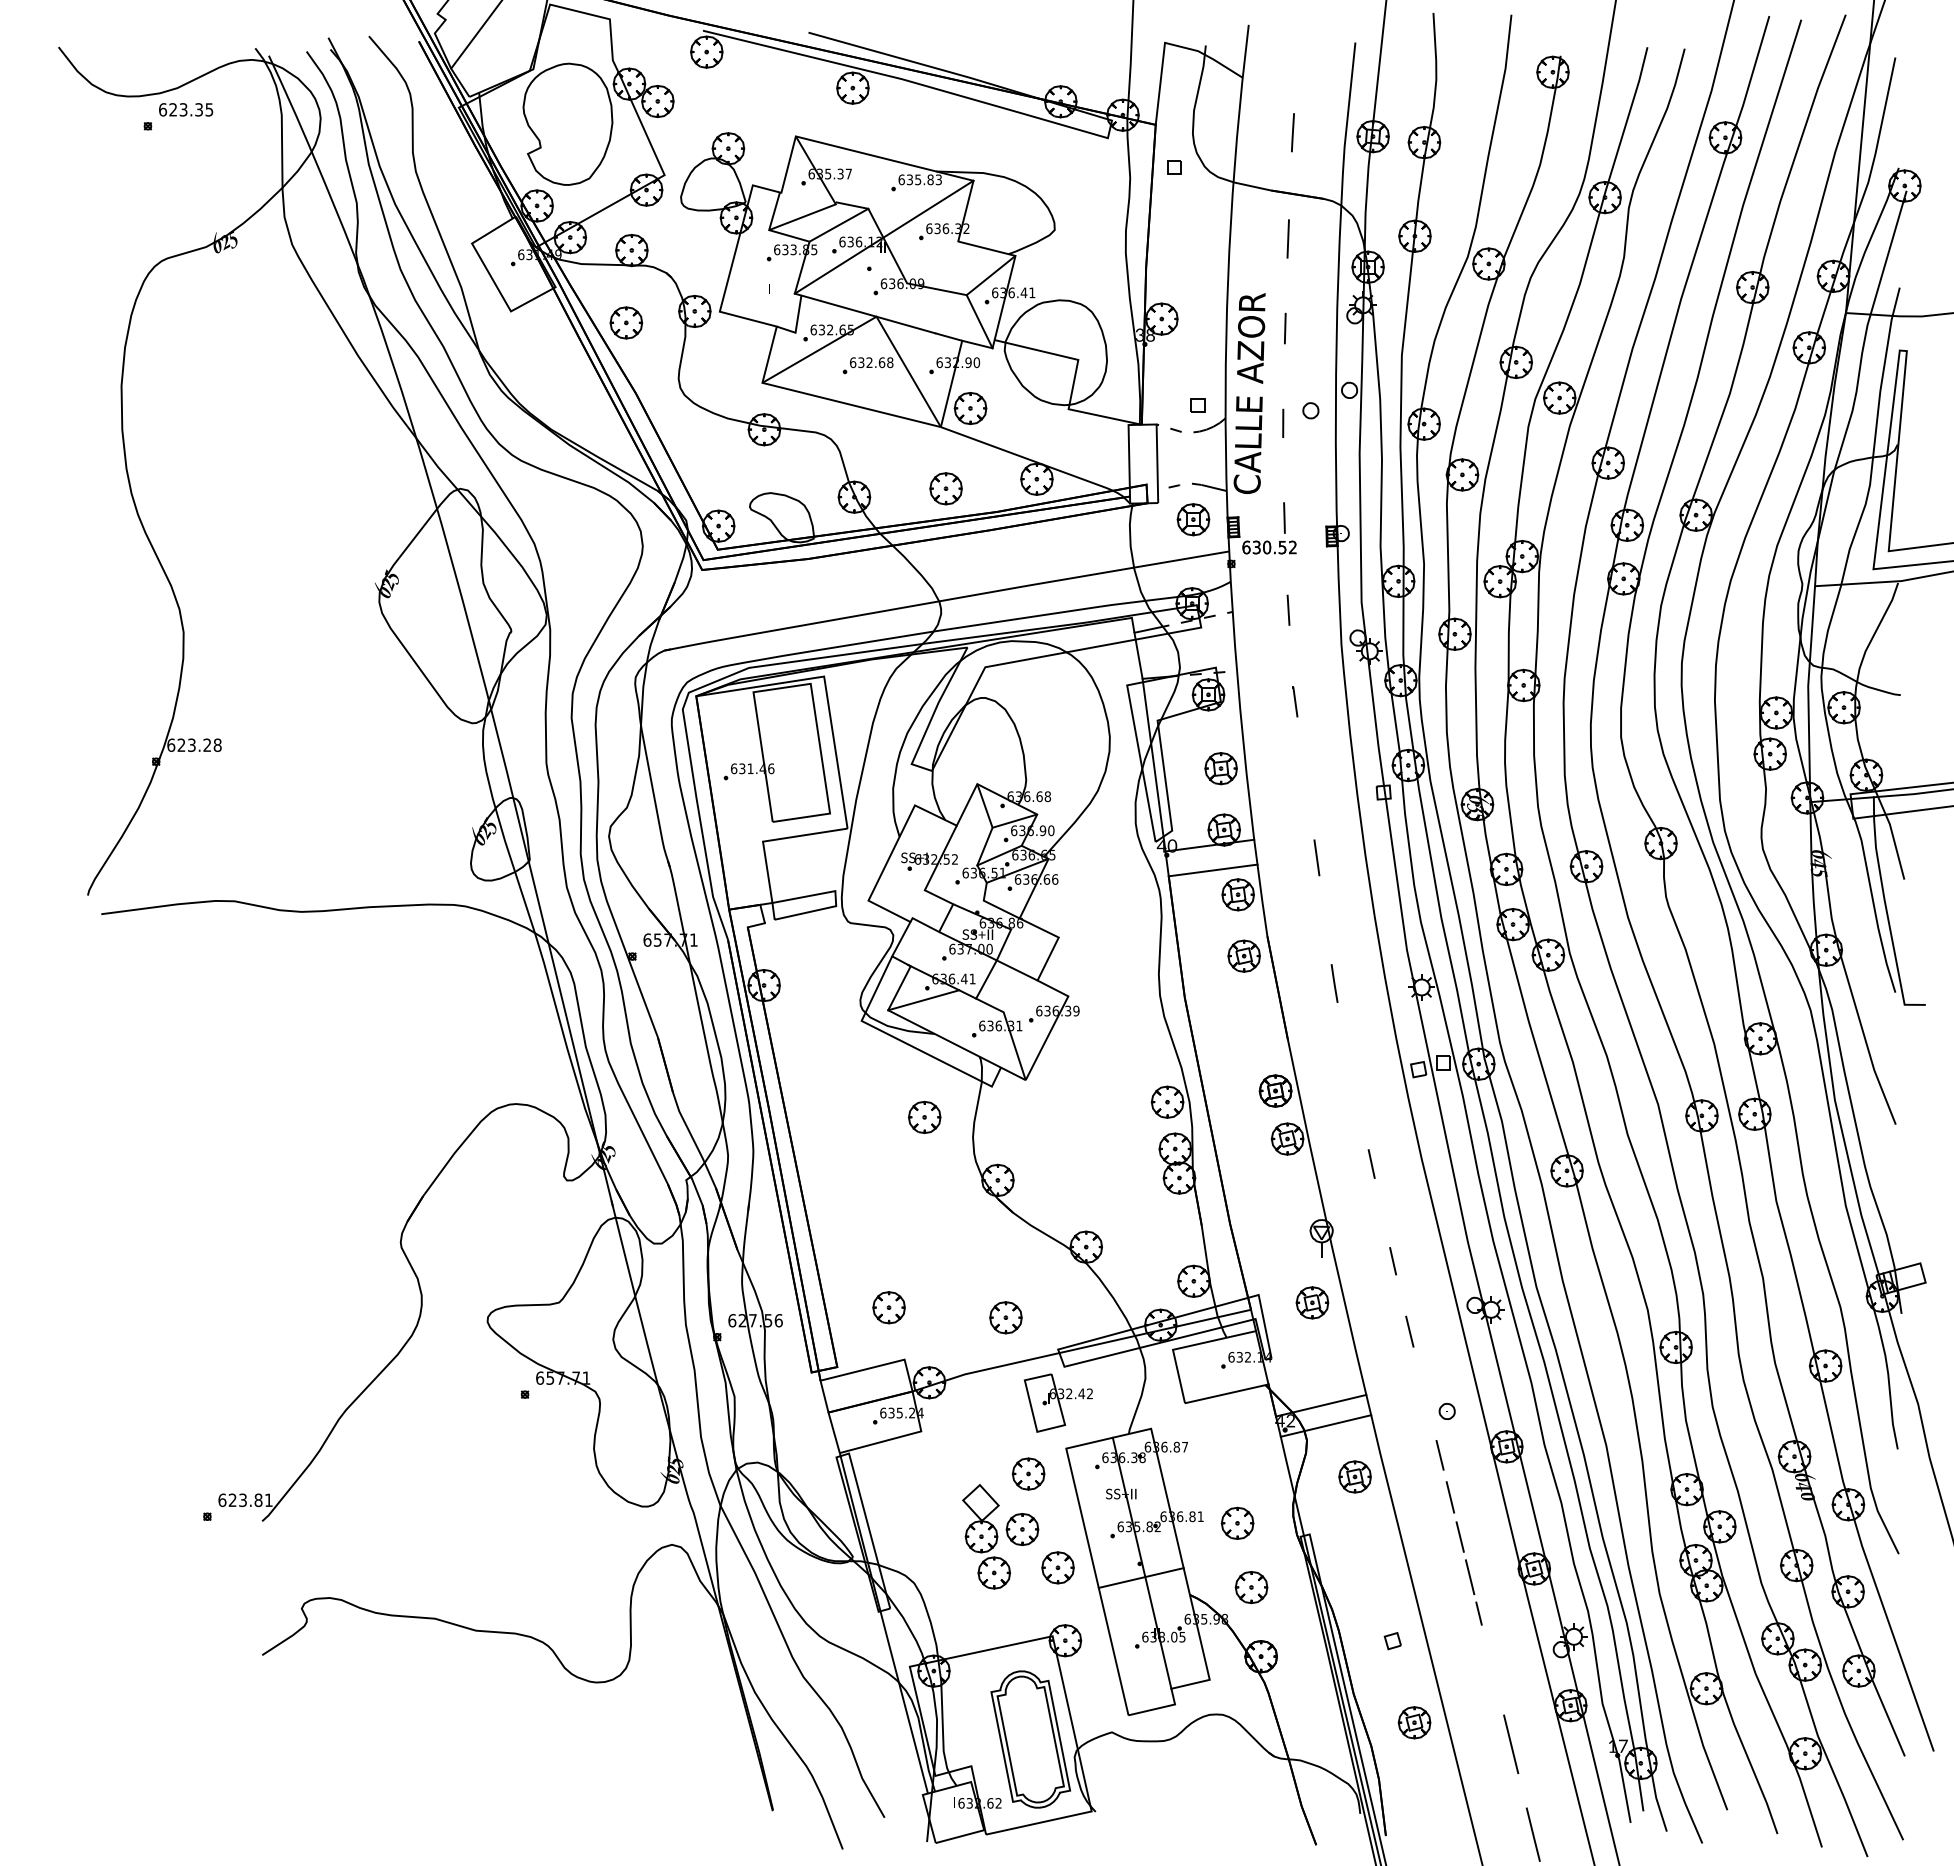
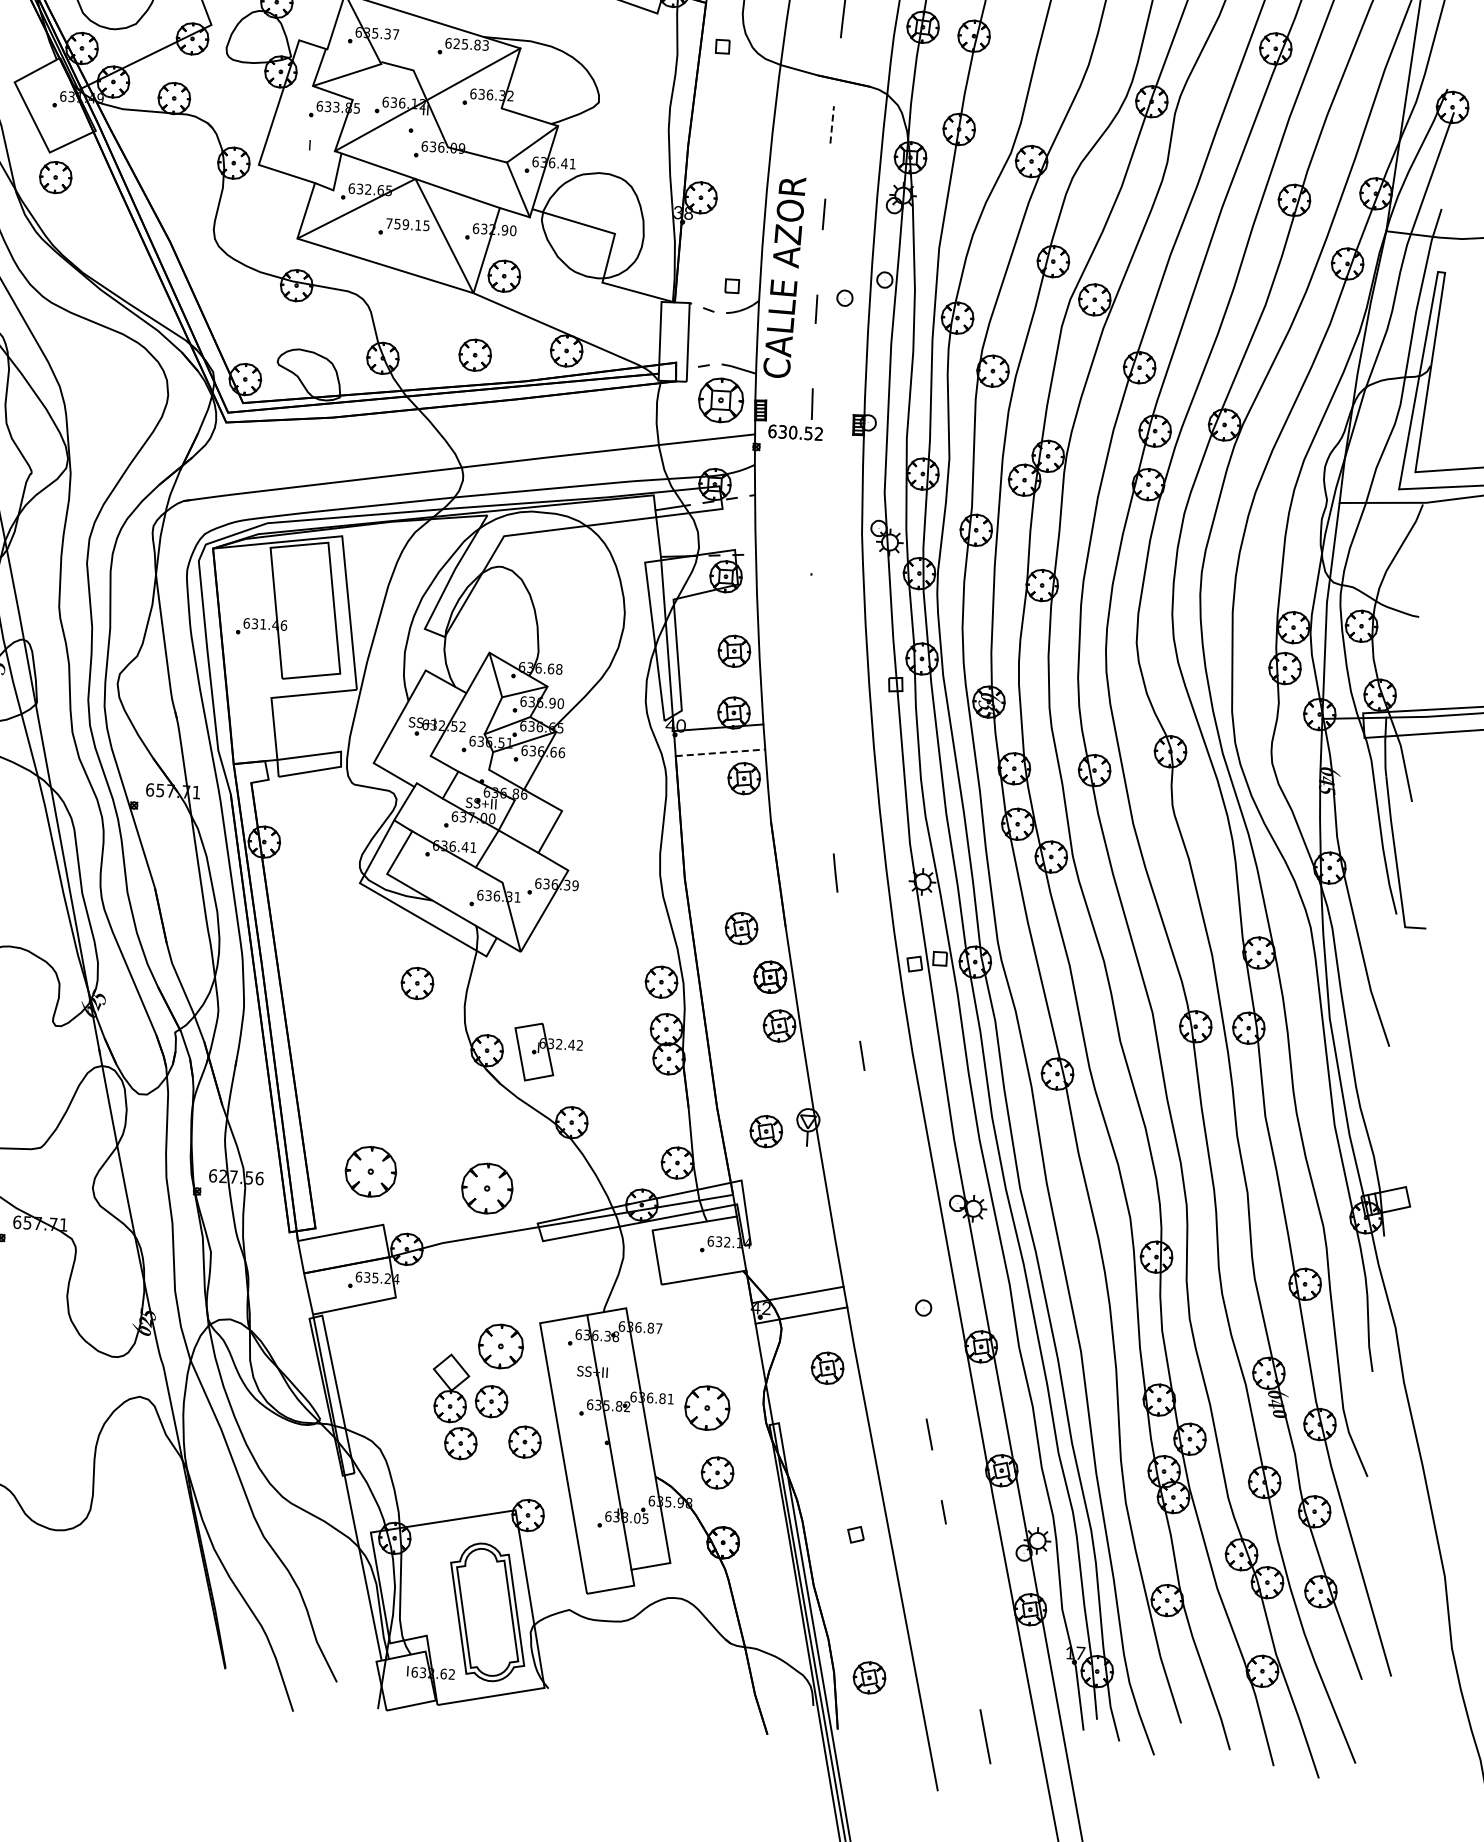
text: (909, 180) -> (456, 44), 635.83 -> 625.83
line: (838, 224) -> (382, 84), removed
line: (1288, 238) -> (832, 124), solid -> dashed
part: (626, 322) -> (55, 177), moved
text: (871, 362) -> (407, 224), 632.68 -> 759.15
part: (1193, 519) -> (721, 400), size x1.4
line: (1288, 609) -> (811, 495), removed
line: (1295, 701) -> (812, 588), removed
line: (1316, 857) -> (824, 745), removed
line: (1213, 870) -> (720, 752), solid -> dashed
part: (1243, 955) -> (740, 927), moved
line: (923, 1000) -> (423, 866), removed
line: (1393, 1261) -> (878, 1154), removed
part: (1312, 1302) -> (766, 1131), moved
part: (888, 1307) -> (370, 1171), size x1.6
part: (1005, 1317) -> (486, 1188), size x1.6
line: (1409, 1331) -> (890, 1225), removed
part: (1057, 1402) -> (546, 1052), moved
line: (1439, 1455) -> (913, 1351), removed
part: (1028, 1473) -> (500, 1345), size x1.4
line: (1450, 1497) -> (921, 1394), removed
part: (1237, 1522) -> (707, 1407), size x1.4
line: (1140, 1577) -> (606, 1456), removed
line: (1469, 1577) -> (936, 1475), removed
part: (1414, 1722) -> (869, 1677), moved
line: (1511, 1744) -> (968, 1645), removed

